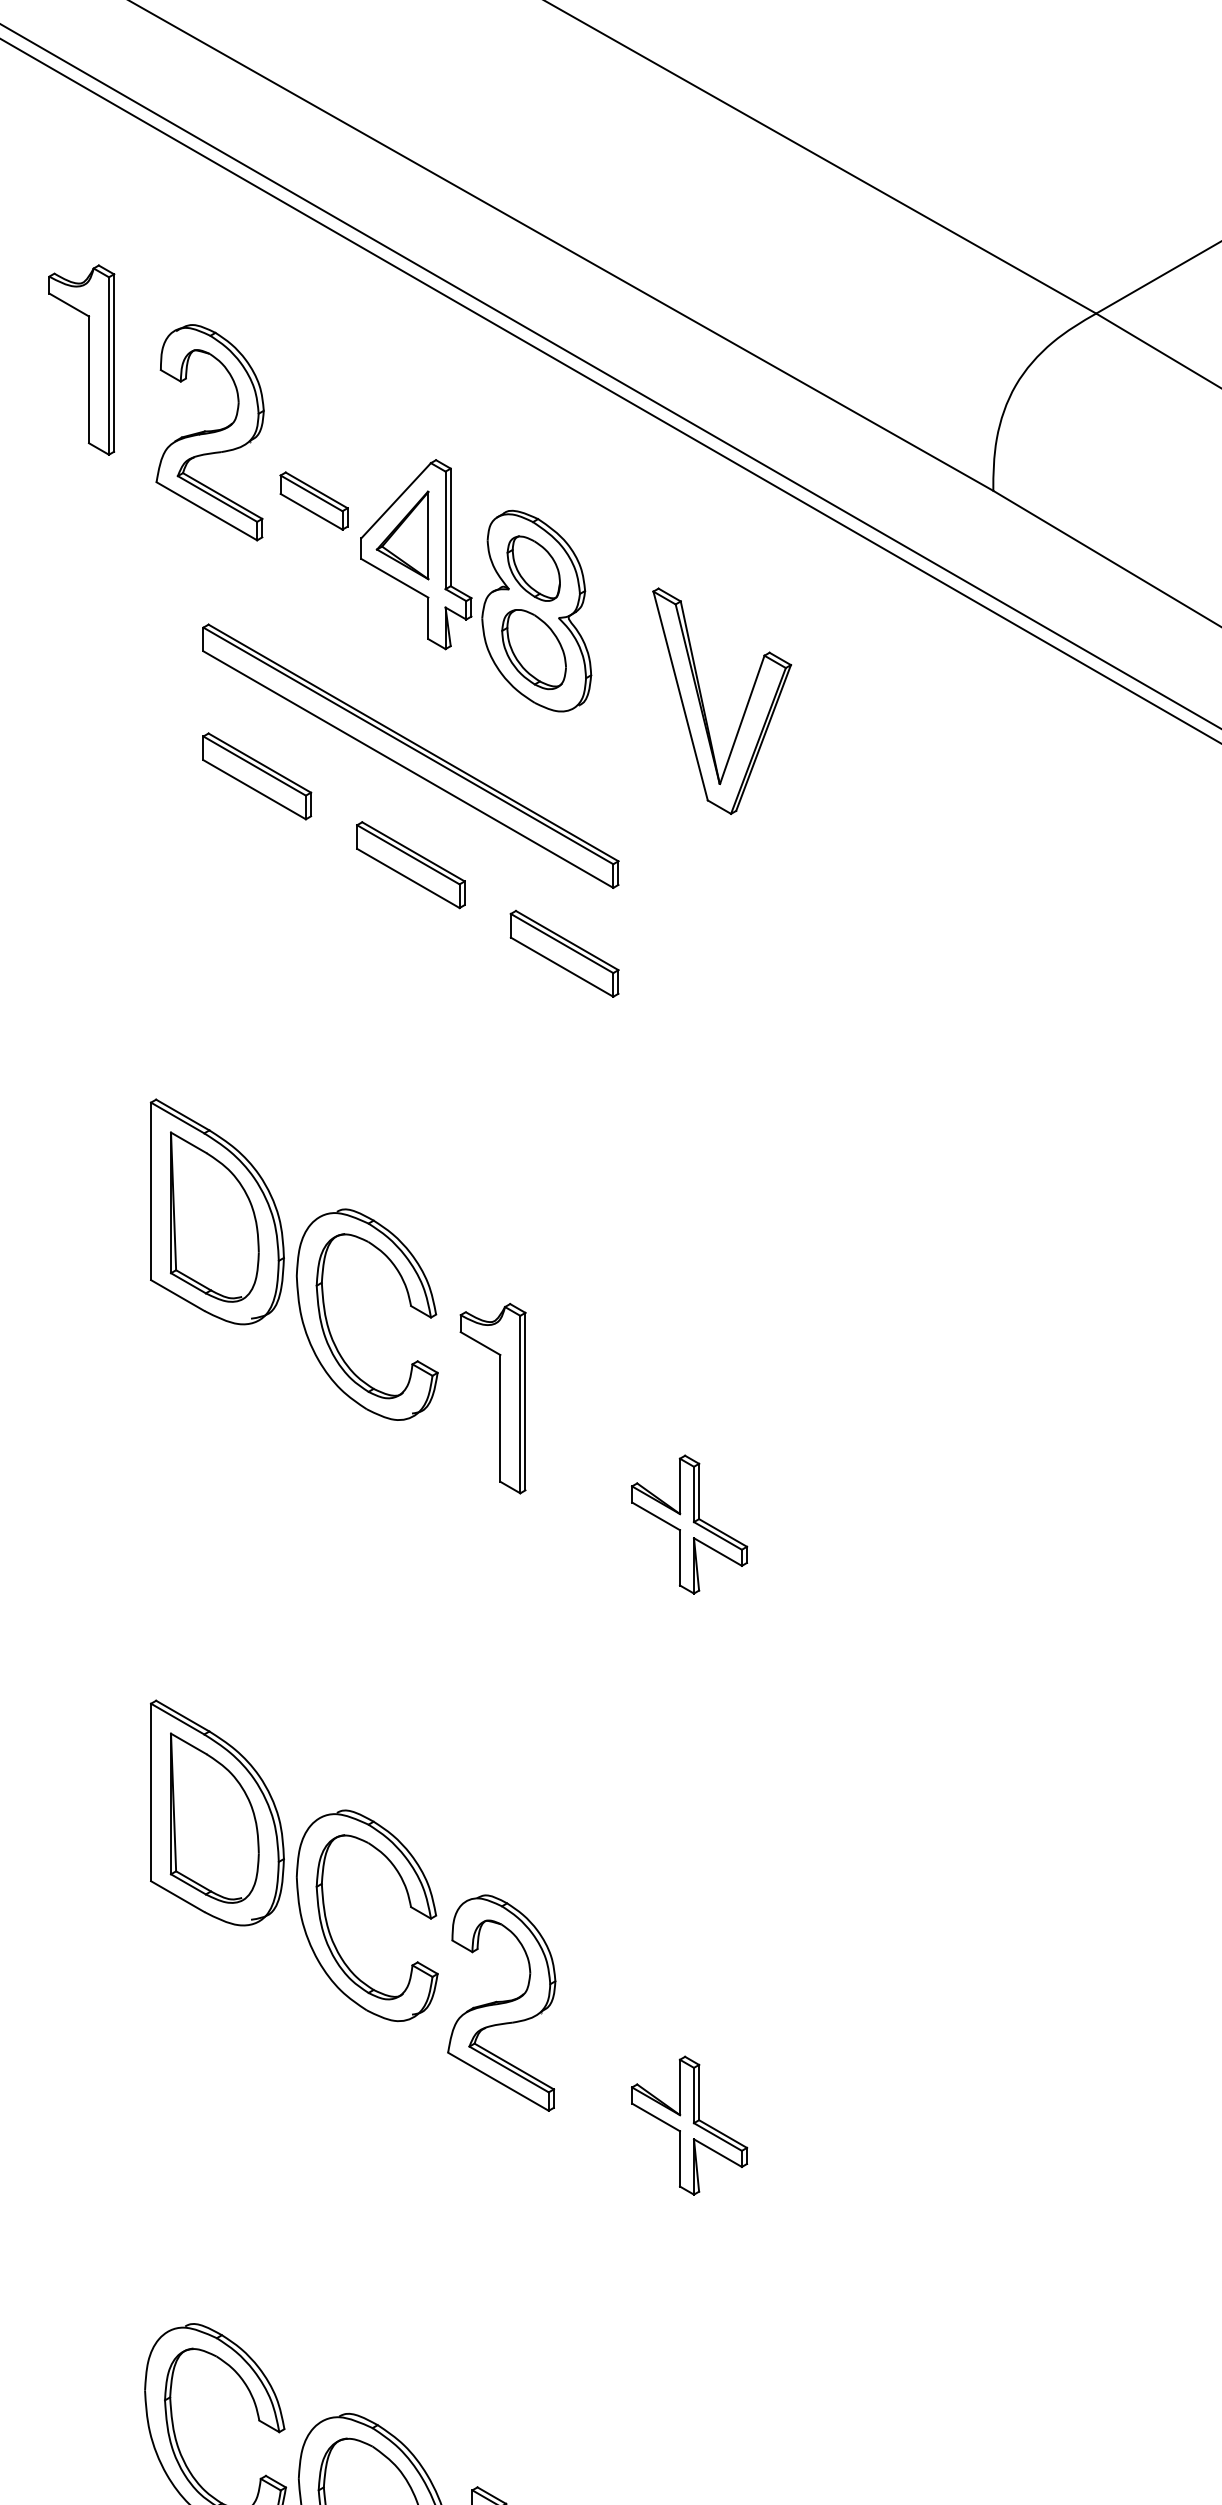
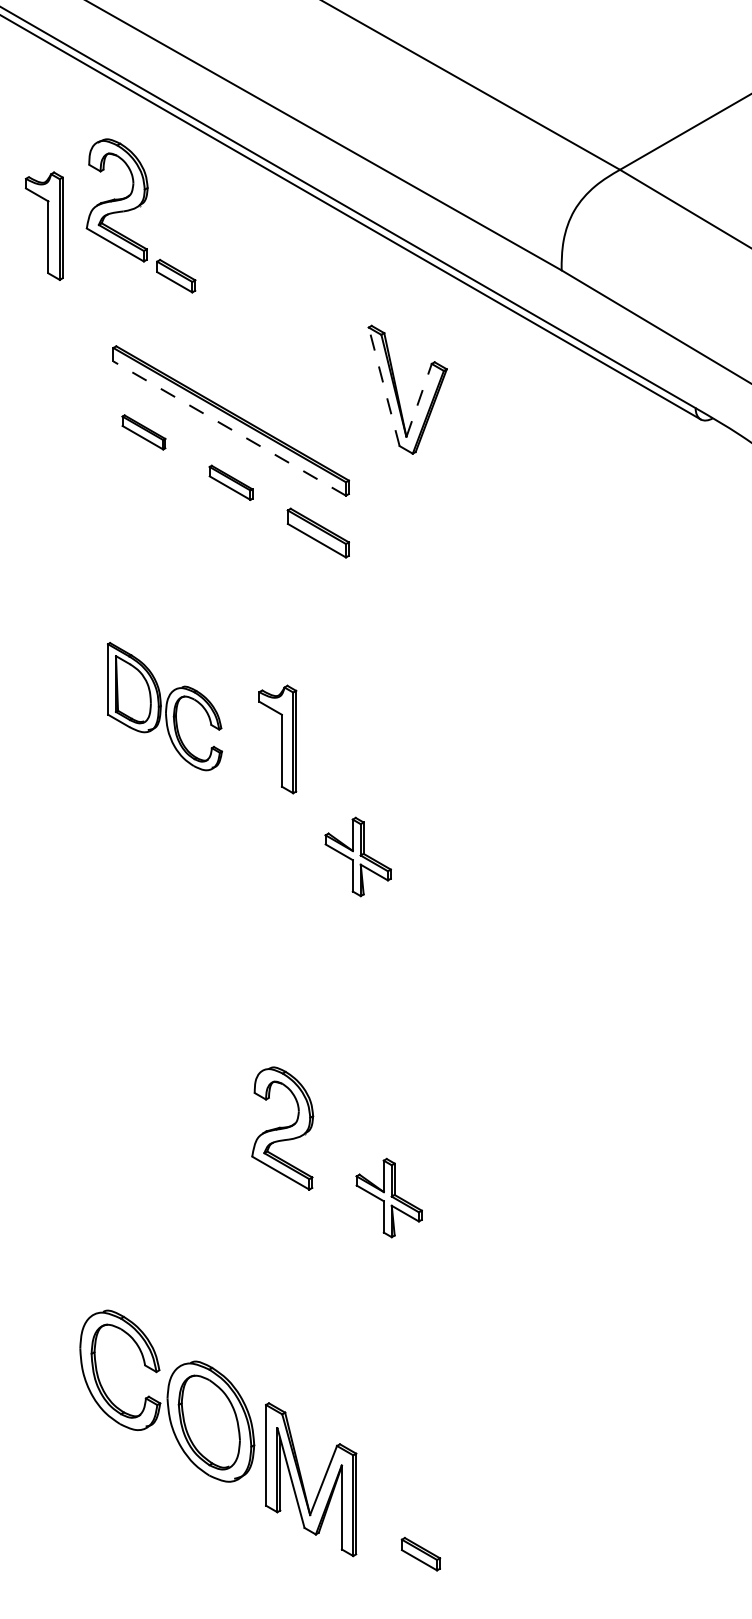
part: (80, 358) -> (43, 225), moved
part: (208, 432) -> (116, 200), moved
part: (469, 595) -> (264, 329), removed
line: (681, 695) -> (384, 386), solid -> dashed
line: (742, 718) -> (419, 399), solid -> dashed
line: (408, 769) -> (229, 428), solid -> dashed
part: (256, 776) -> (143, 432), size x0.7
part: (409, 864) -> (230, 482), size x0.7
part: (293, 1259) -> (164, 706), size x0.7
part: (492, 1398) -> (277, 739), moved
part: (688, 1523) -> (357, 856), moved
part: (293, 1860) -> (164, 1047), removed

